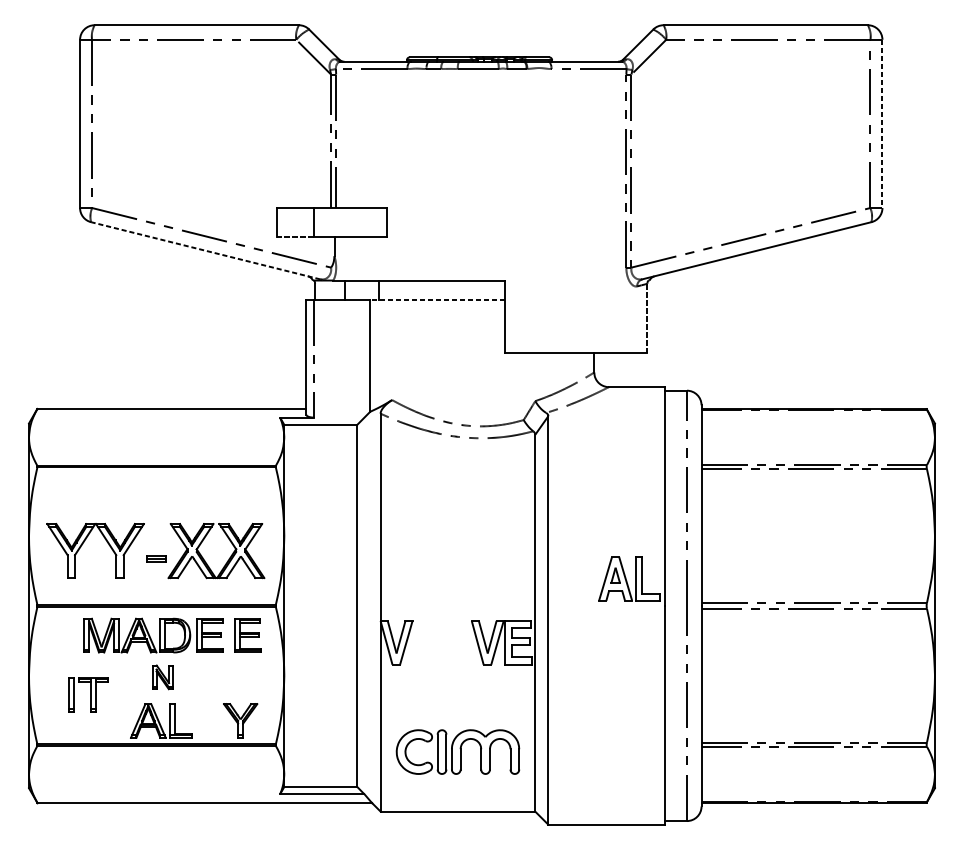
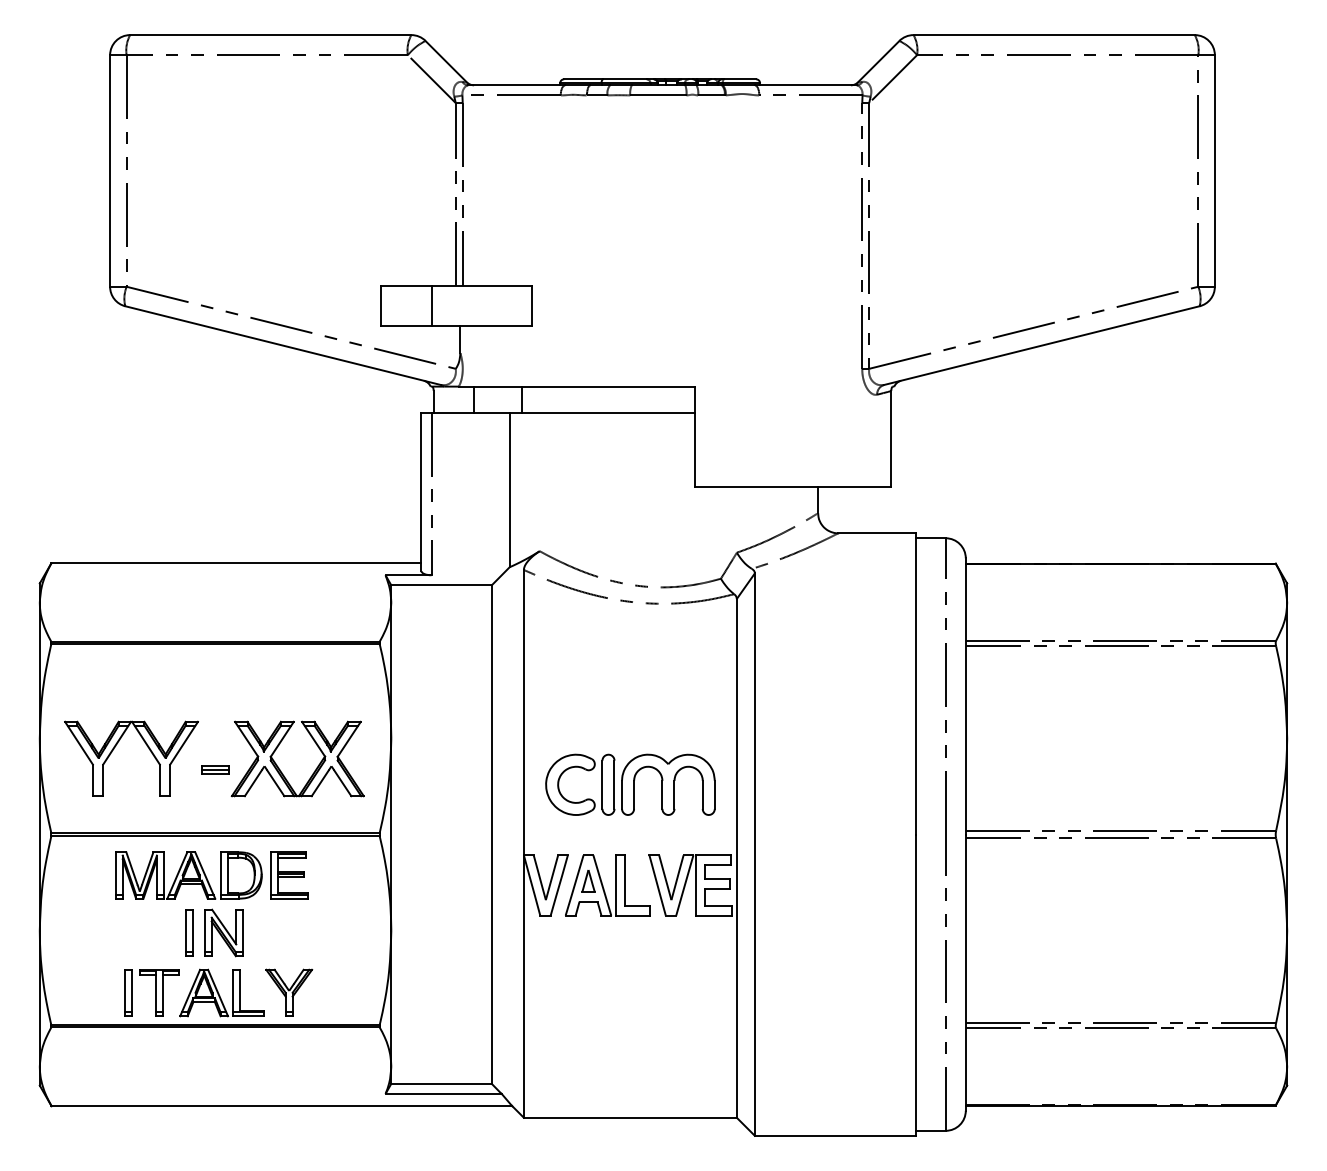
line: (882, 123) -> (1214, 170), dashed -> solid
line: (294, 236) -> (405, 326), dashed -> solid
line: (206, 250) -> (283, 345), dashed -> solid
line: (436, 299) -> (601, 412), dashed -> solid
line: (647, 318) -> (891, 438), dashed -> solid
part: (629, 578) -> (607, 885), moved
part: (248, 635) -> (341, 875), removed
part: (137, 677) -> (189, 932), added
part: (162, 677) -> (223, 932), size x1.43
part: (87, 694) -> (151, 992), moved
part: (240, 720) -> (289, 992), moved
part: (458, 751) -> (630, 784), moved

